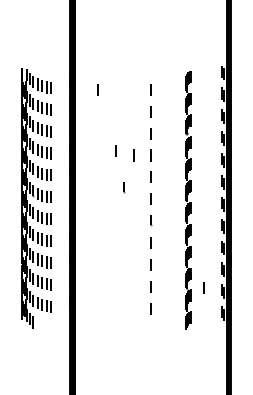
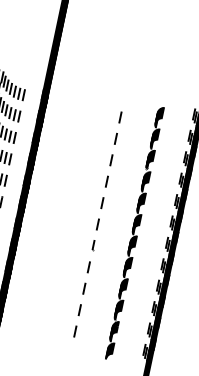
line: (97, 89) -> (68, 106), removed
line: (115, 150) -> (73, 169), removed
line: (133, 155) -> (90, 178), removed
line: (124, 187) -> (74, 207), removed
line: (203, 287) -> (131, 321), removed

